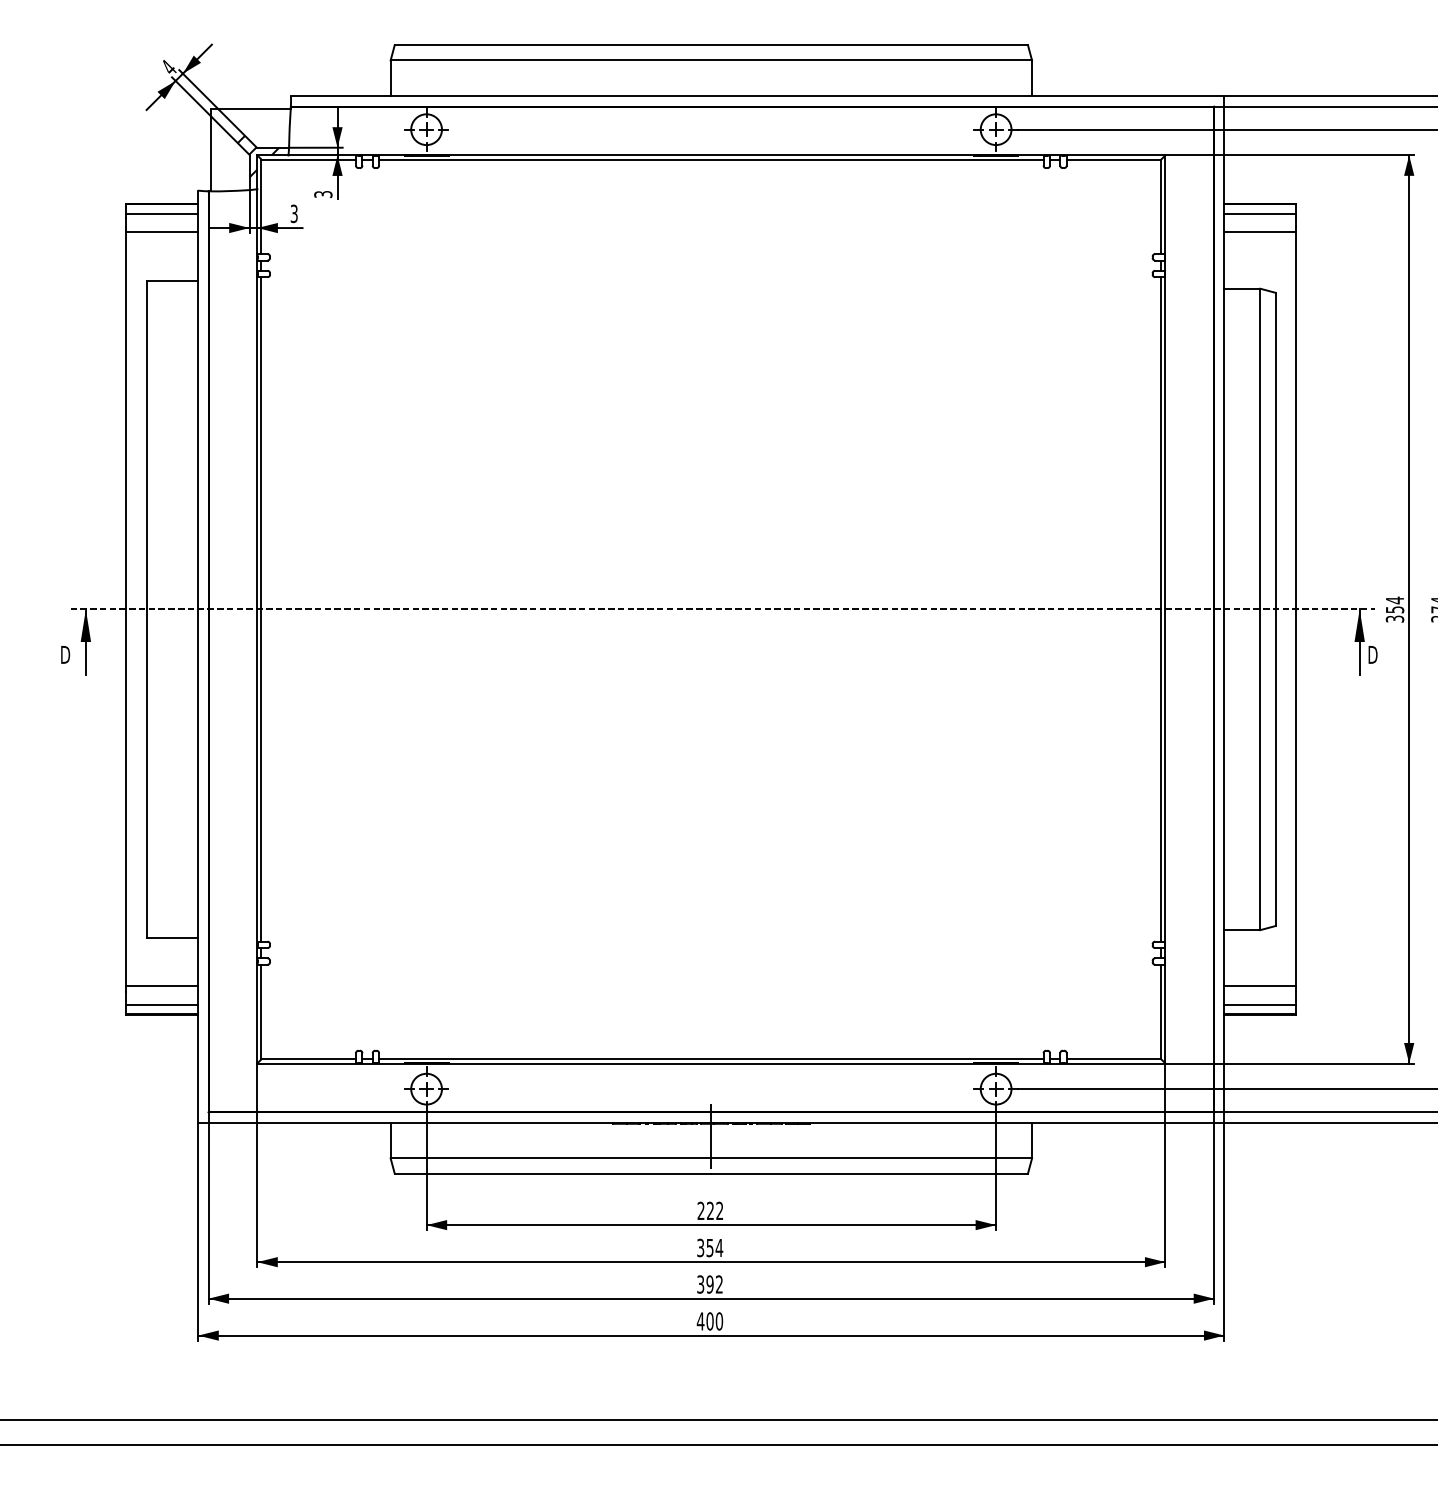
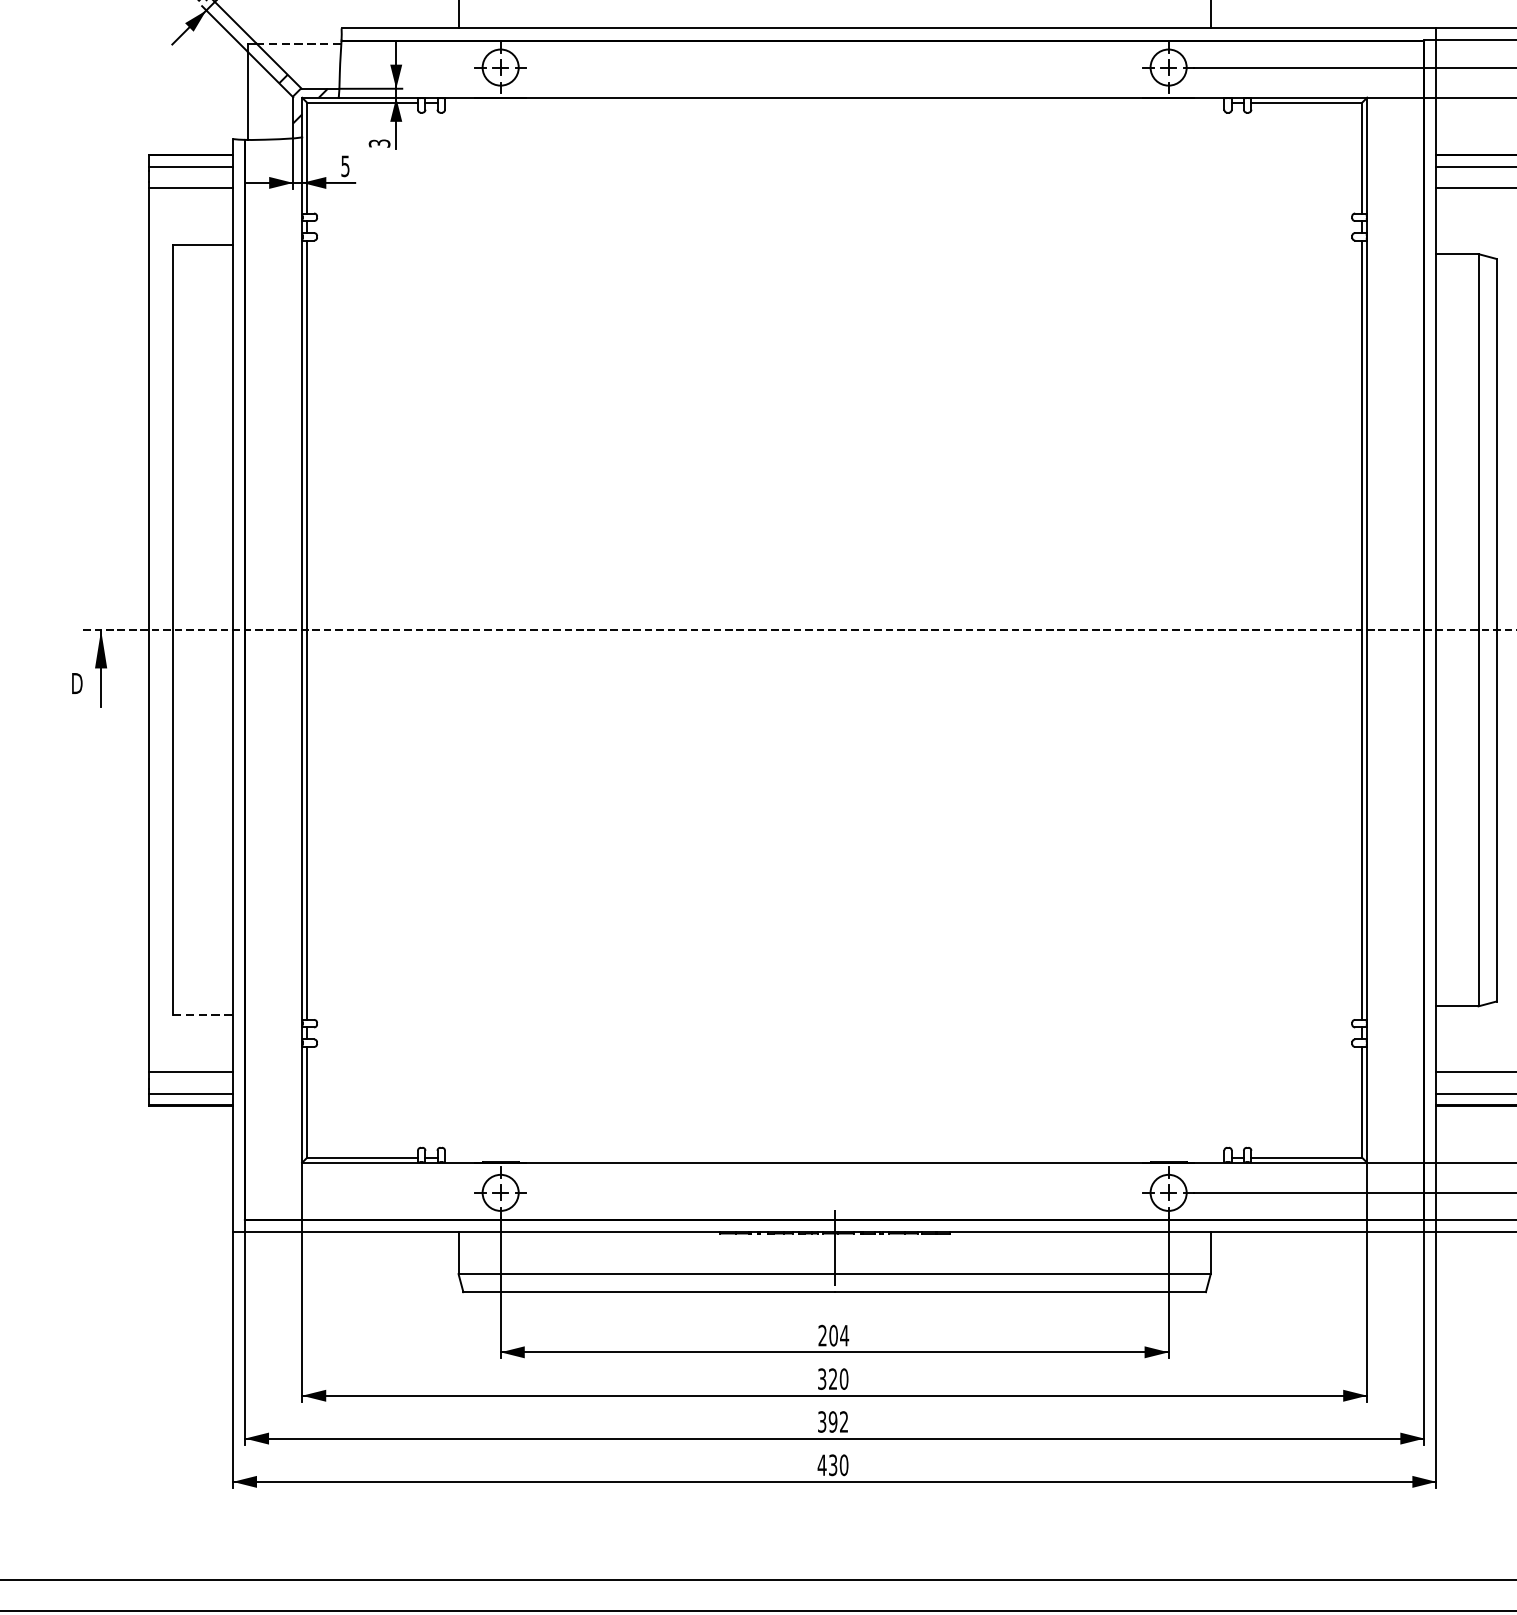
line: (254, 109) -> (298, 43), solid -> dashed
line: (711, 159) -> (834, 102), removed
text: (294, 212) -> (345, 164), 3 -> 5
line: (172, 937) -> (202, 1014), solid -> dashed
line: (711, 1059) -> (834, 1158), removed
text: (714, 1210) -> (838, 1335), 222 -> 204
text: (714, 1247) -> (838, 1378), 354 -> 320
text: (709, 1321) -> (832, 1465), 400 -> 430

